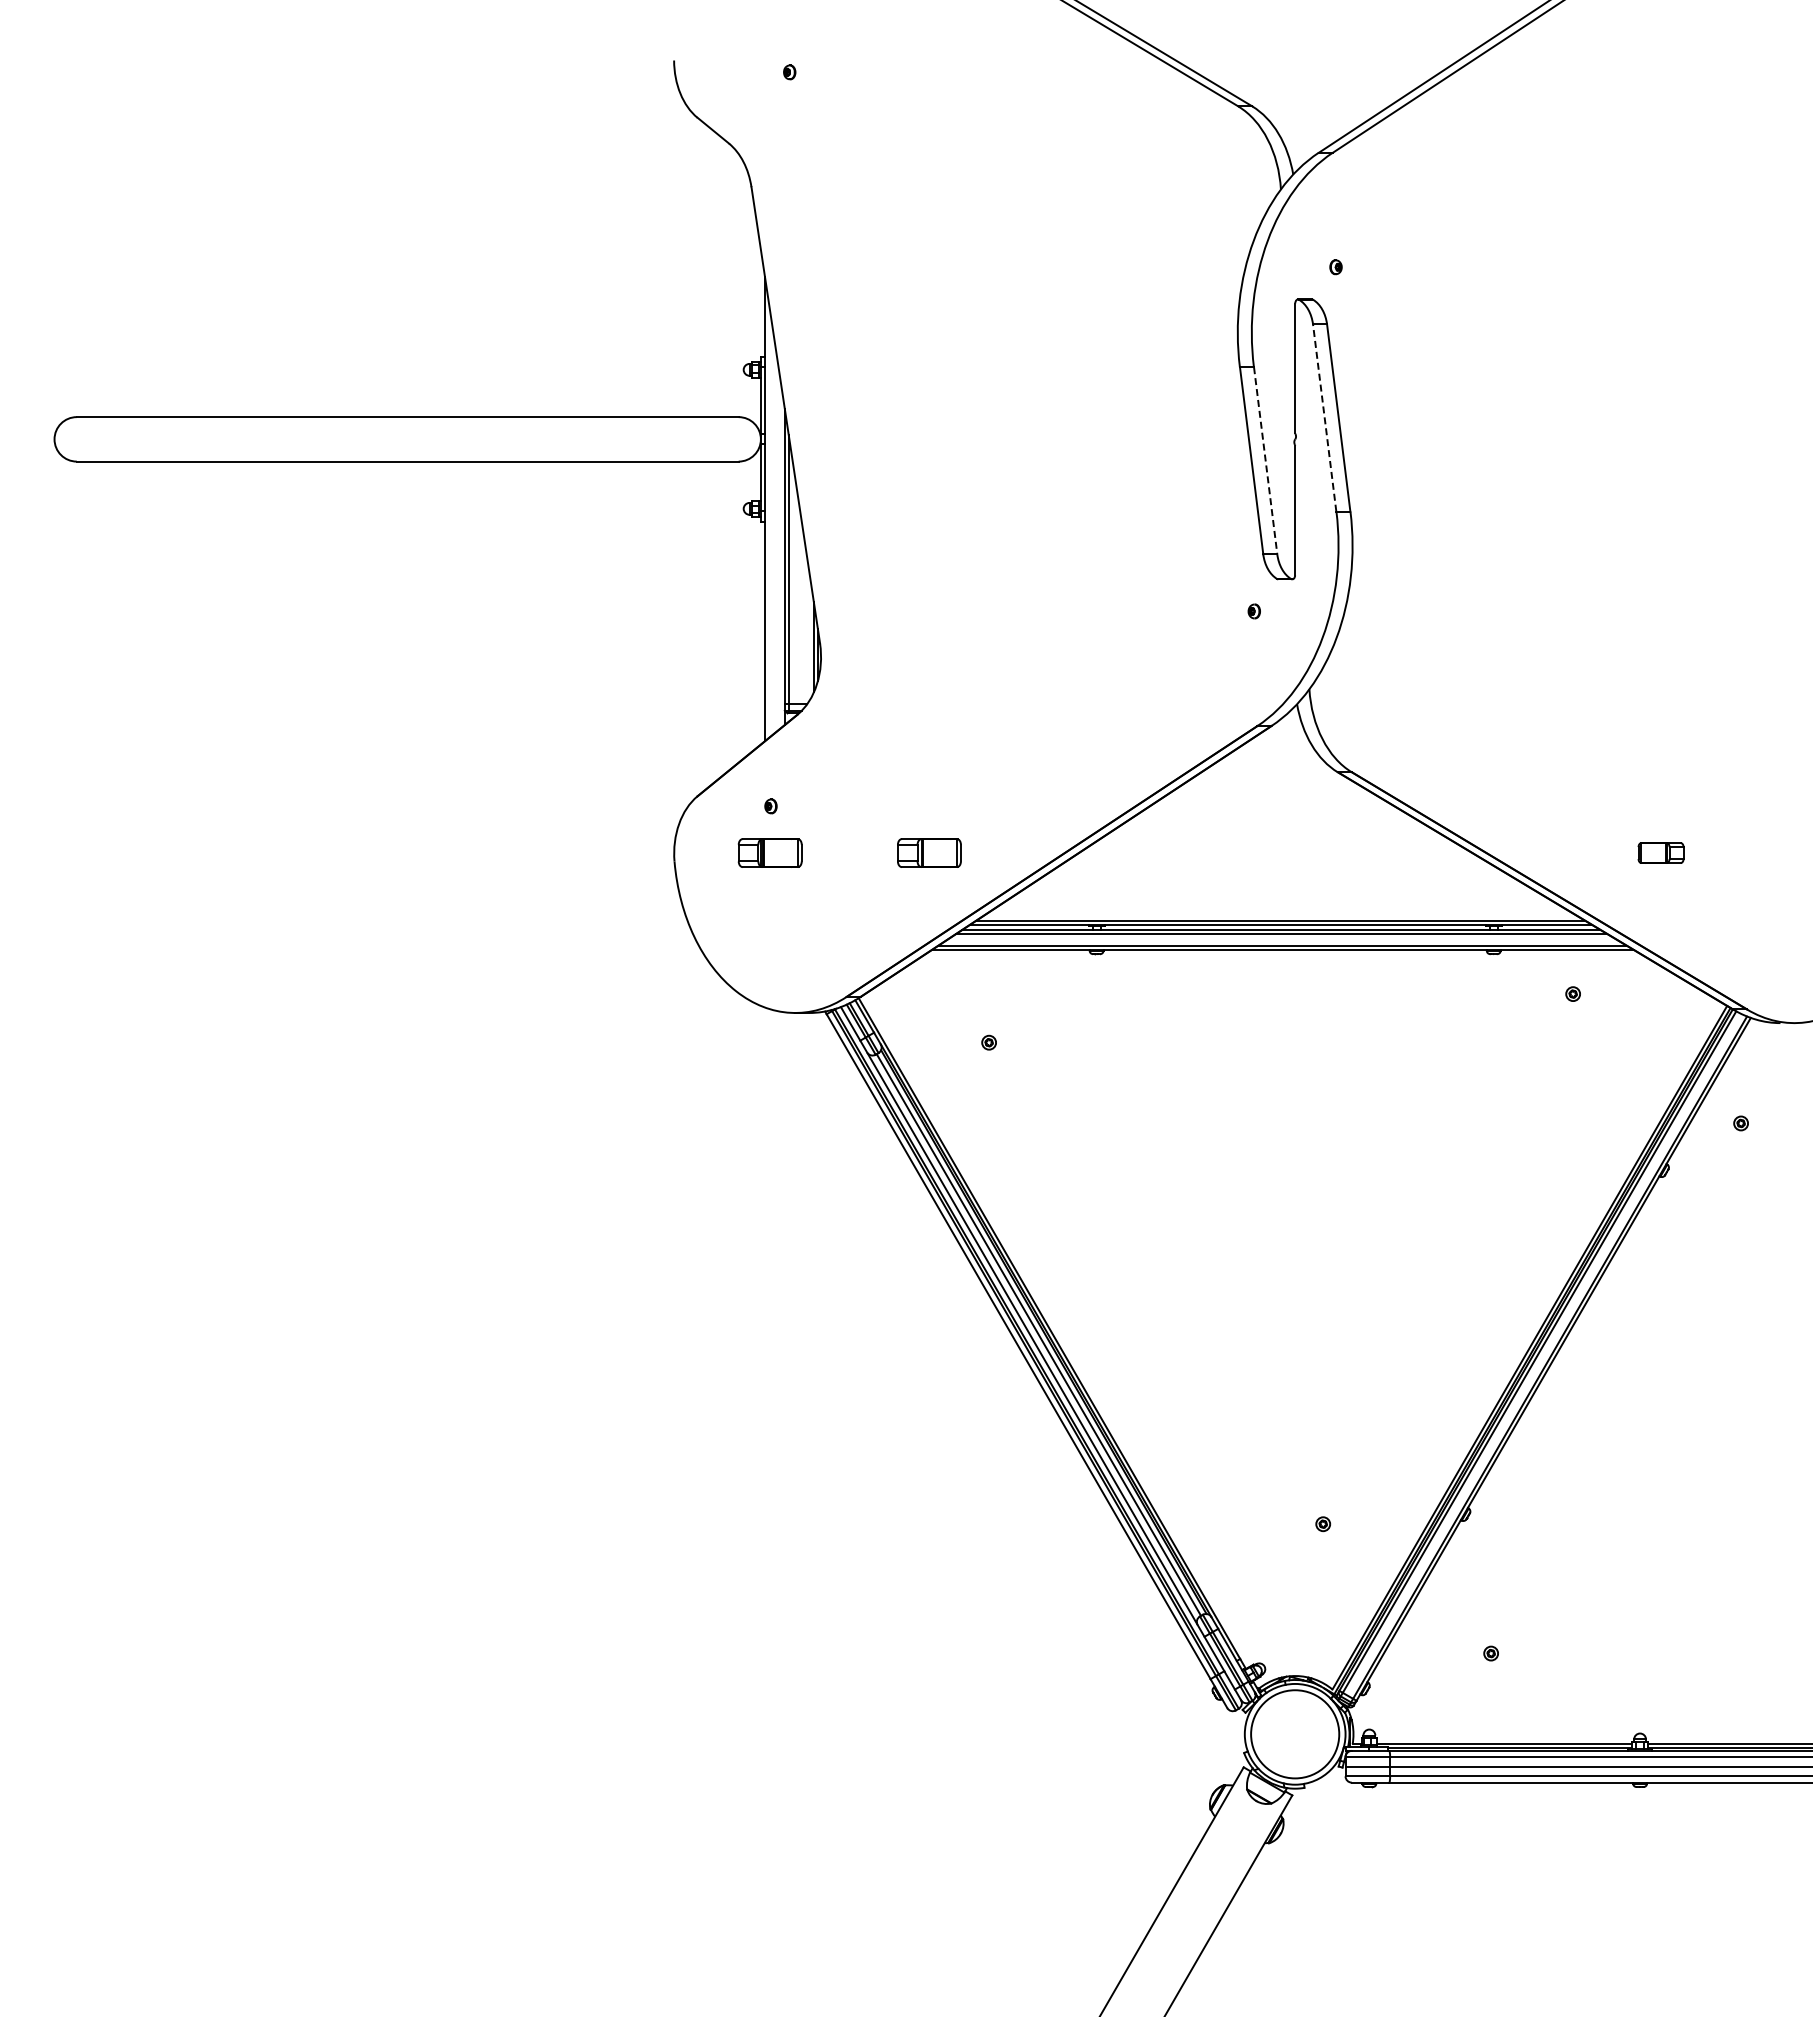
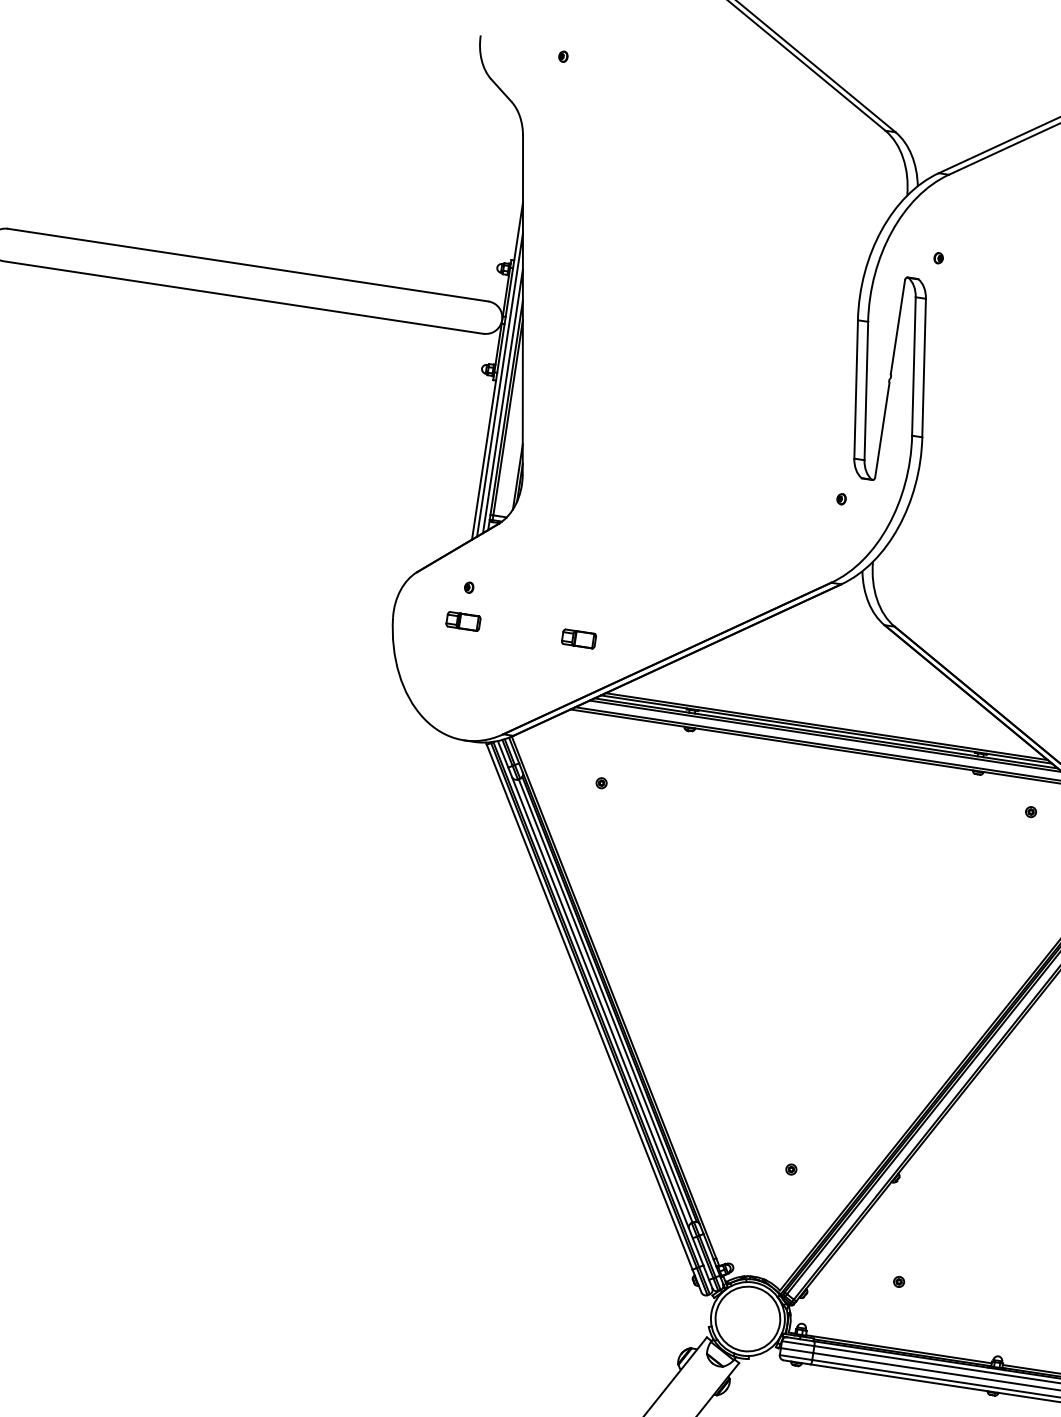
line: (1324, 417) -> (913, 366), dashed -> solid
line: (1265, 461) -> (866, 391), dashed -> solid
line: (771, 527) -> (500, 385), added
line: (778, 548) -> (502, 401), added
part: (769, 852) -> (463, 621), size x0.71
part: (928, 852) -> (578, 638), size x0.71

